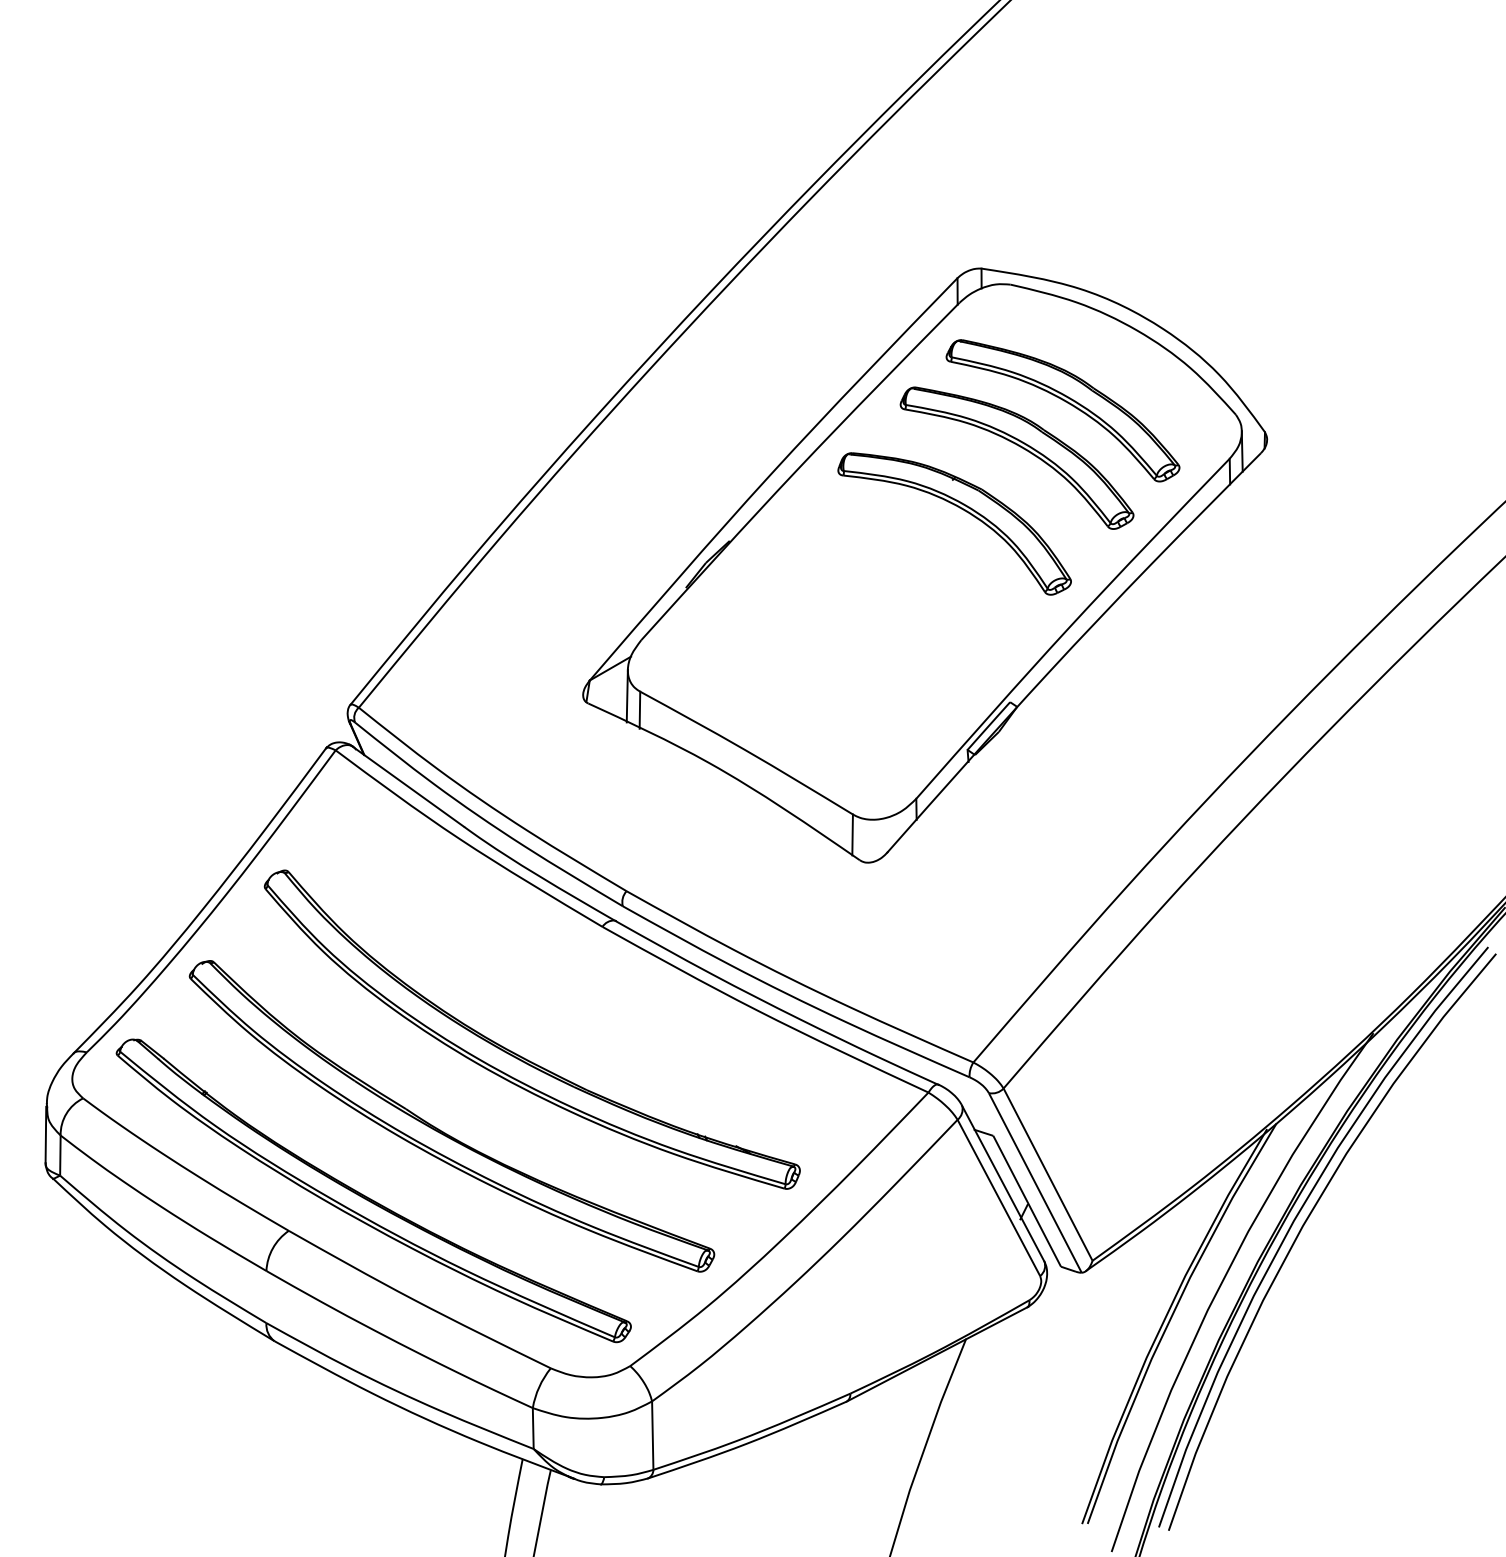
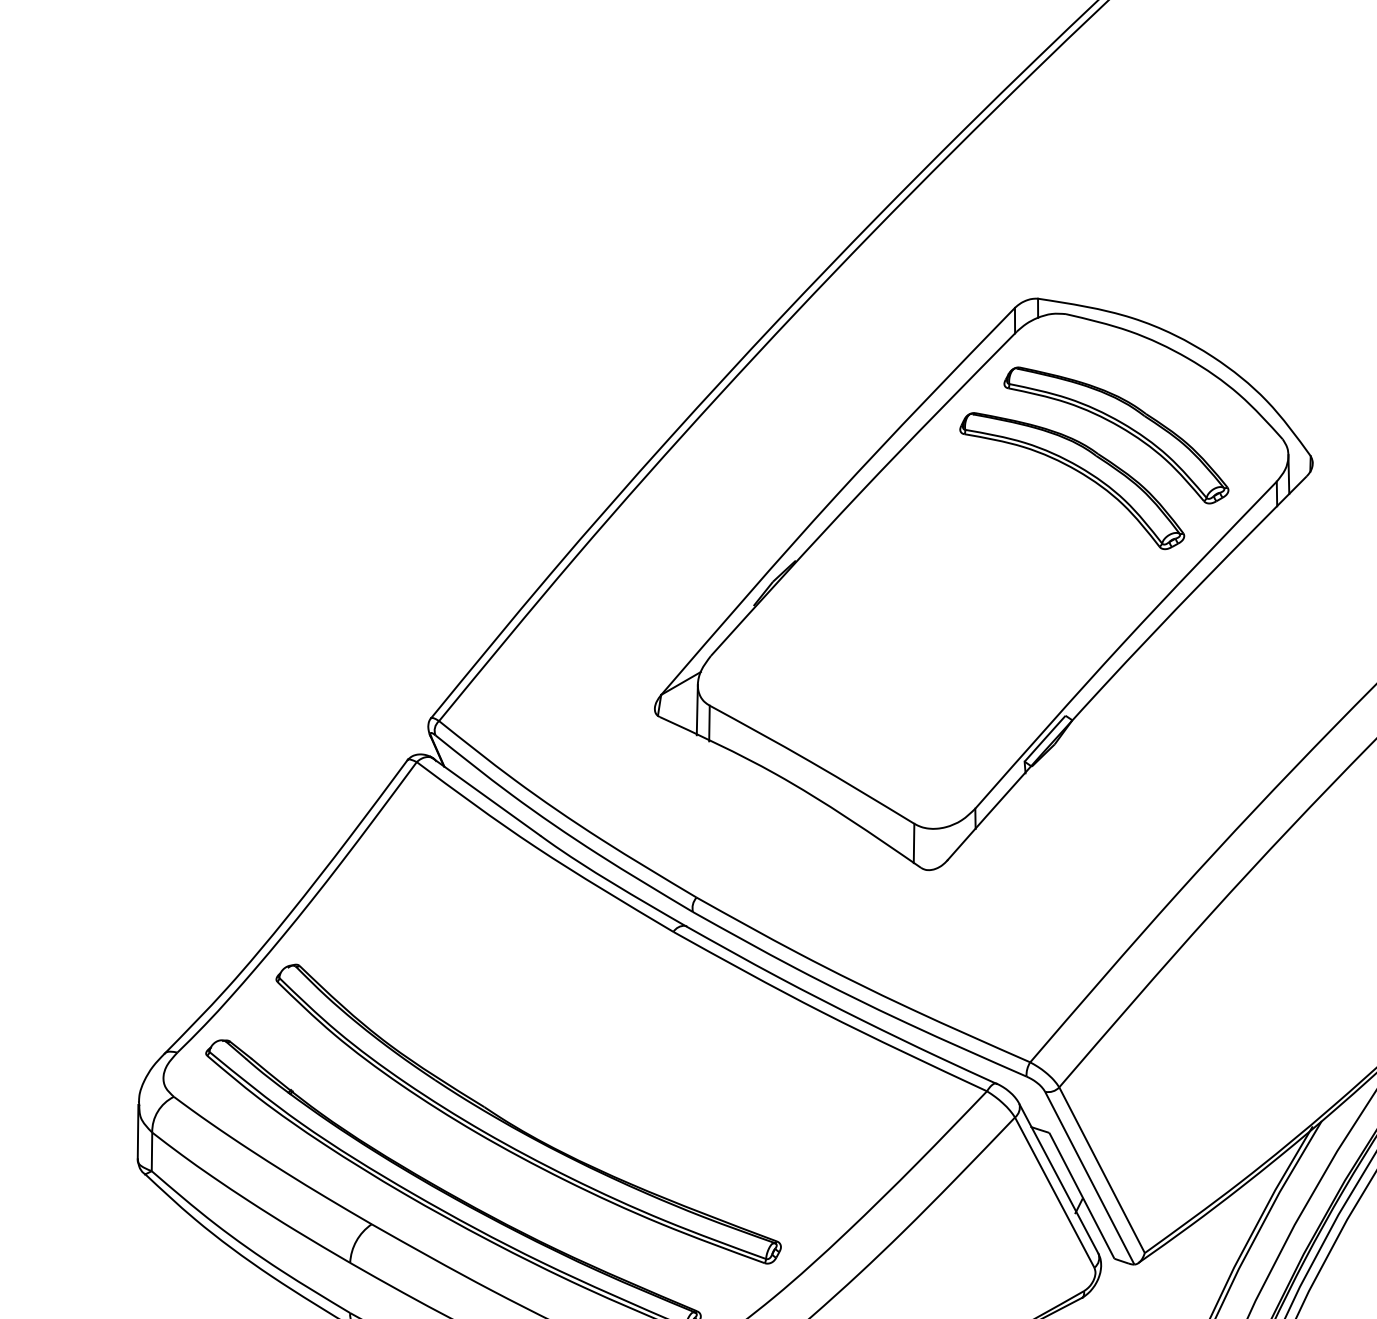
part: (964, 511) -> (1021, 532), removed
part: (518, 1054) -> (592, 1054), removed

